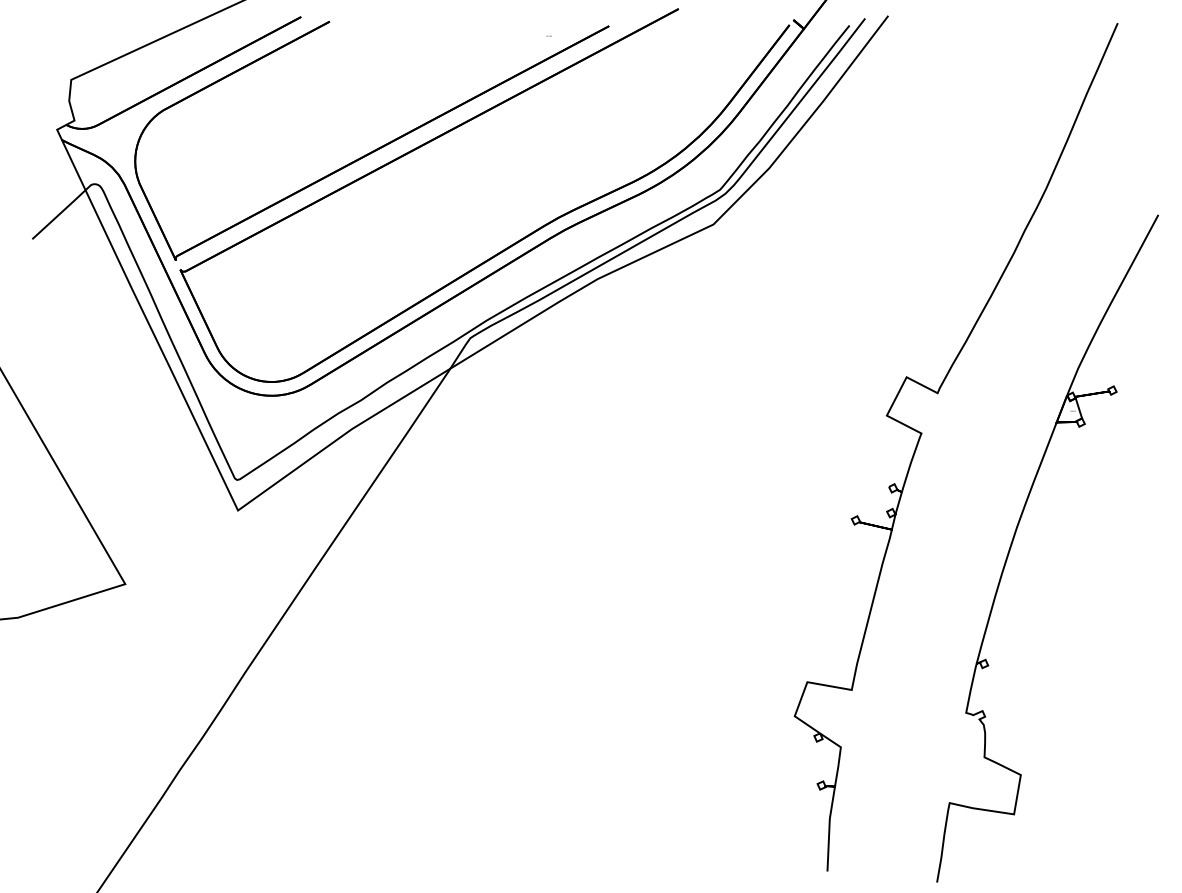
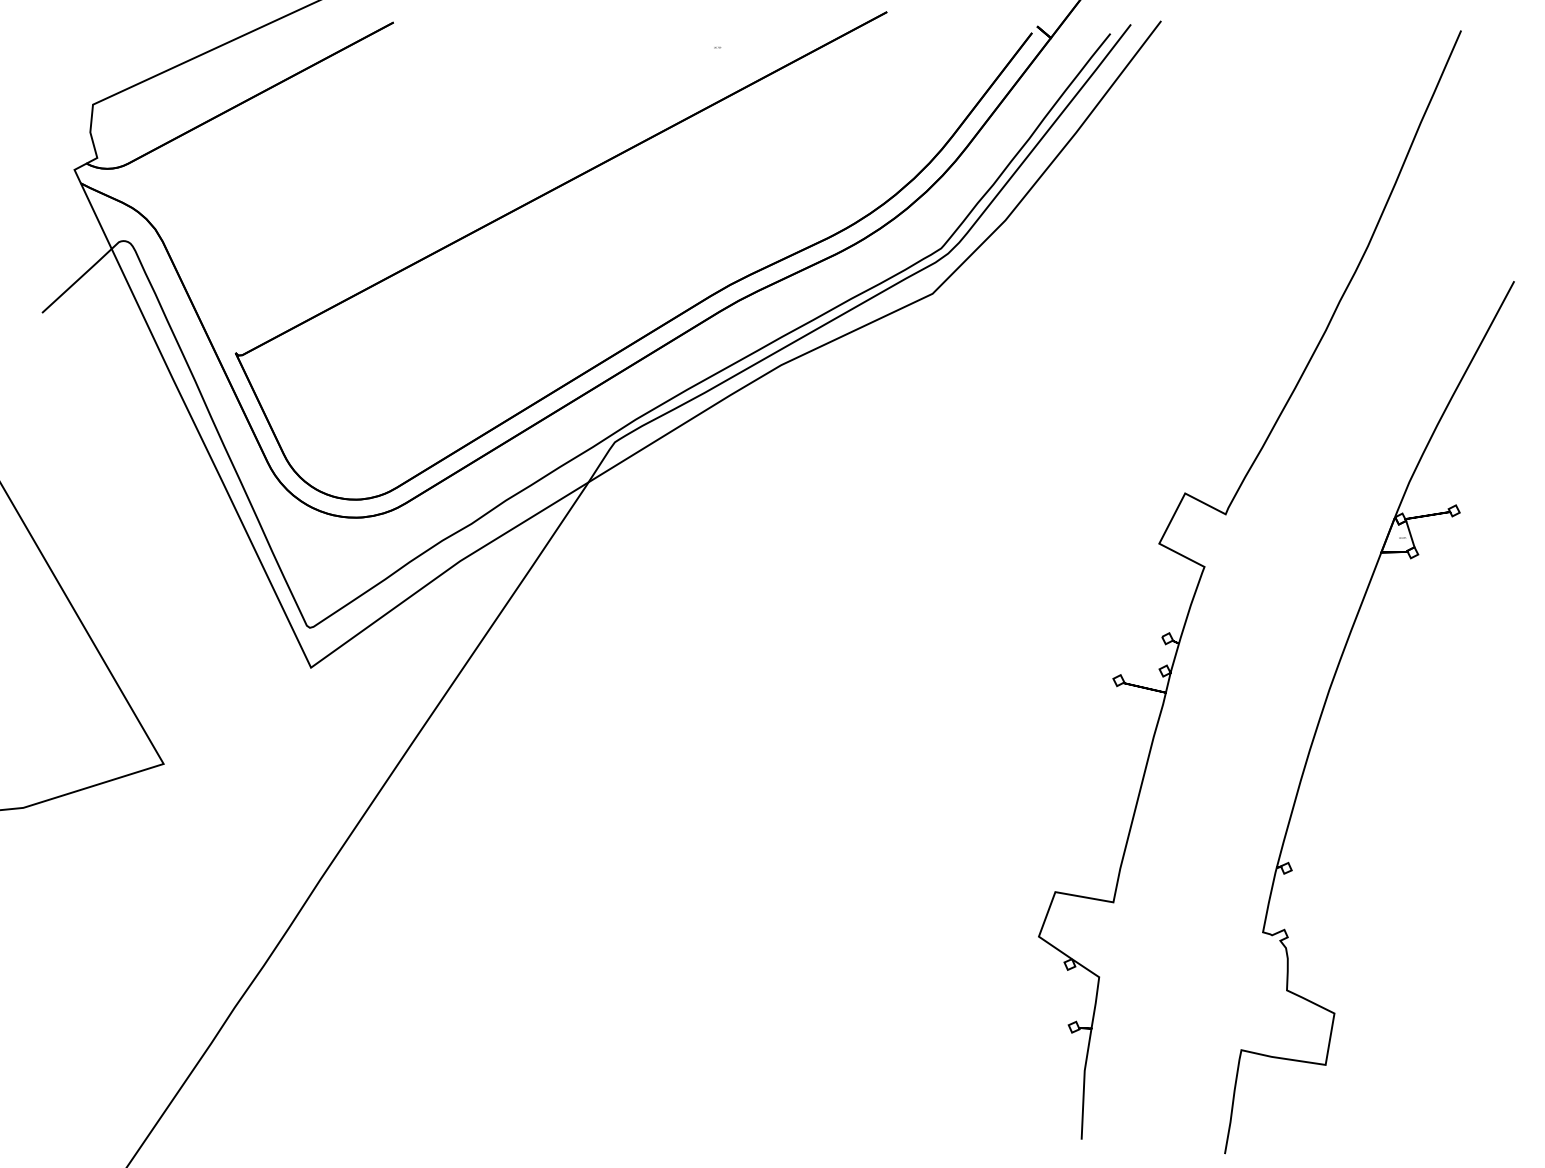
part: (376, 149) -> (491, 195), removed

